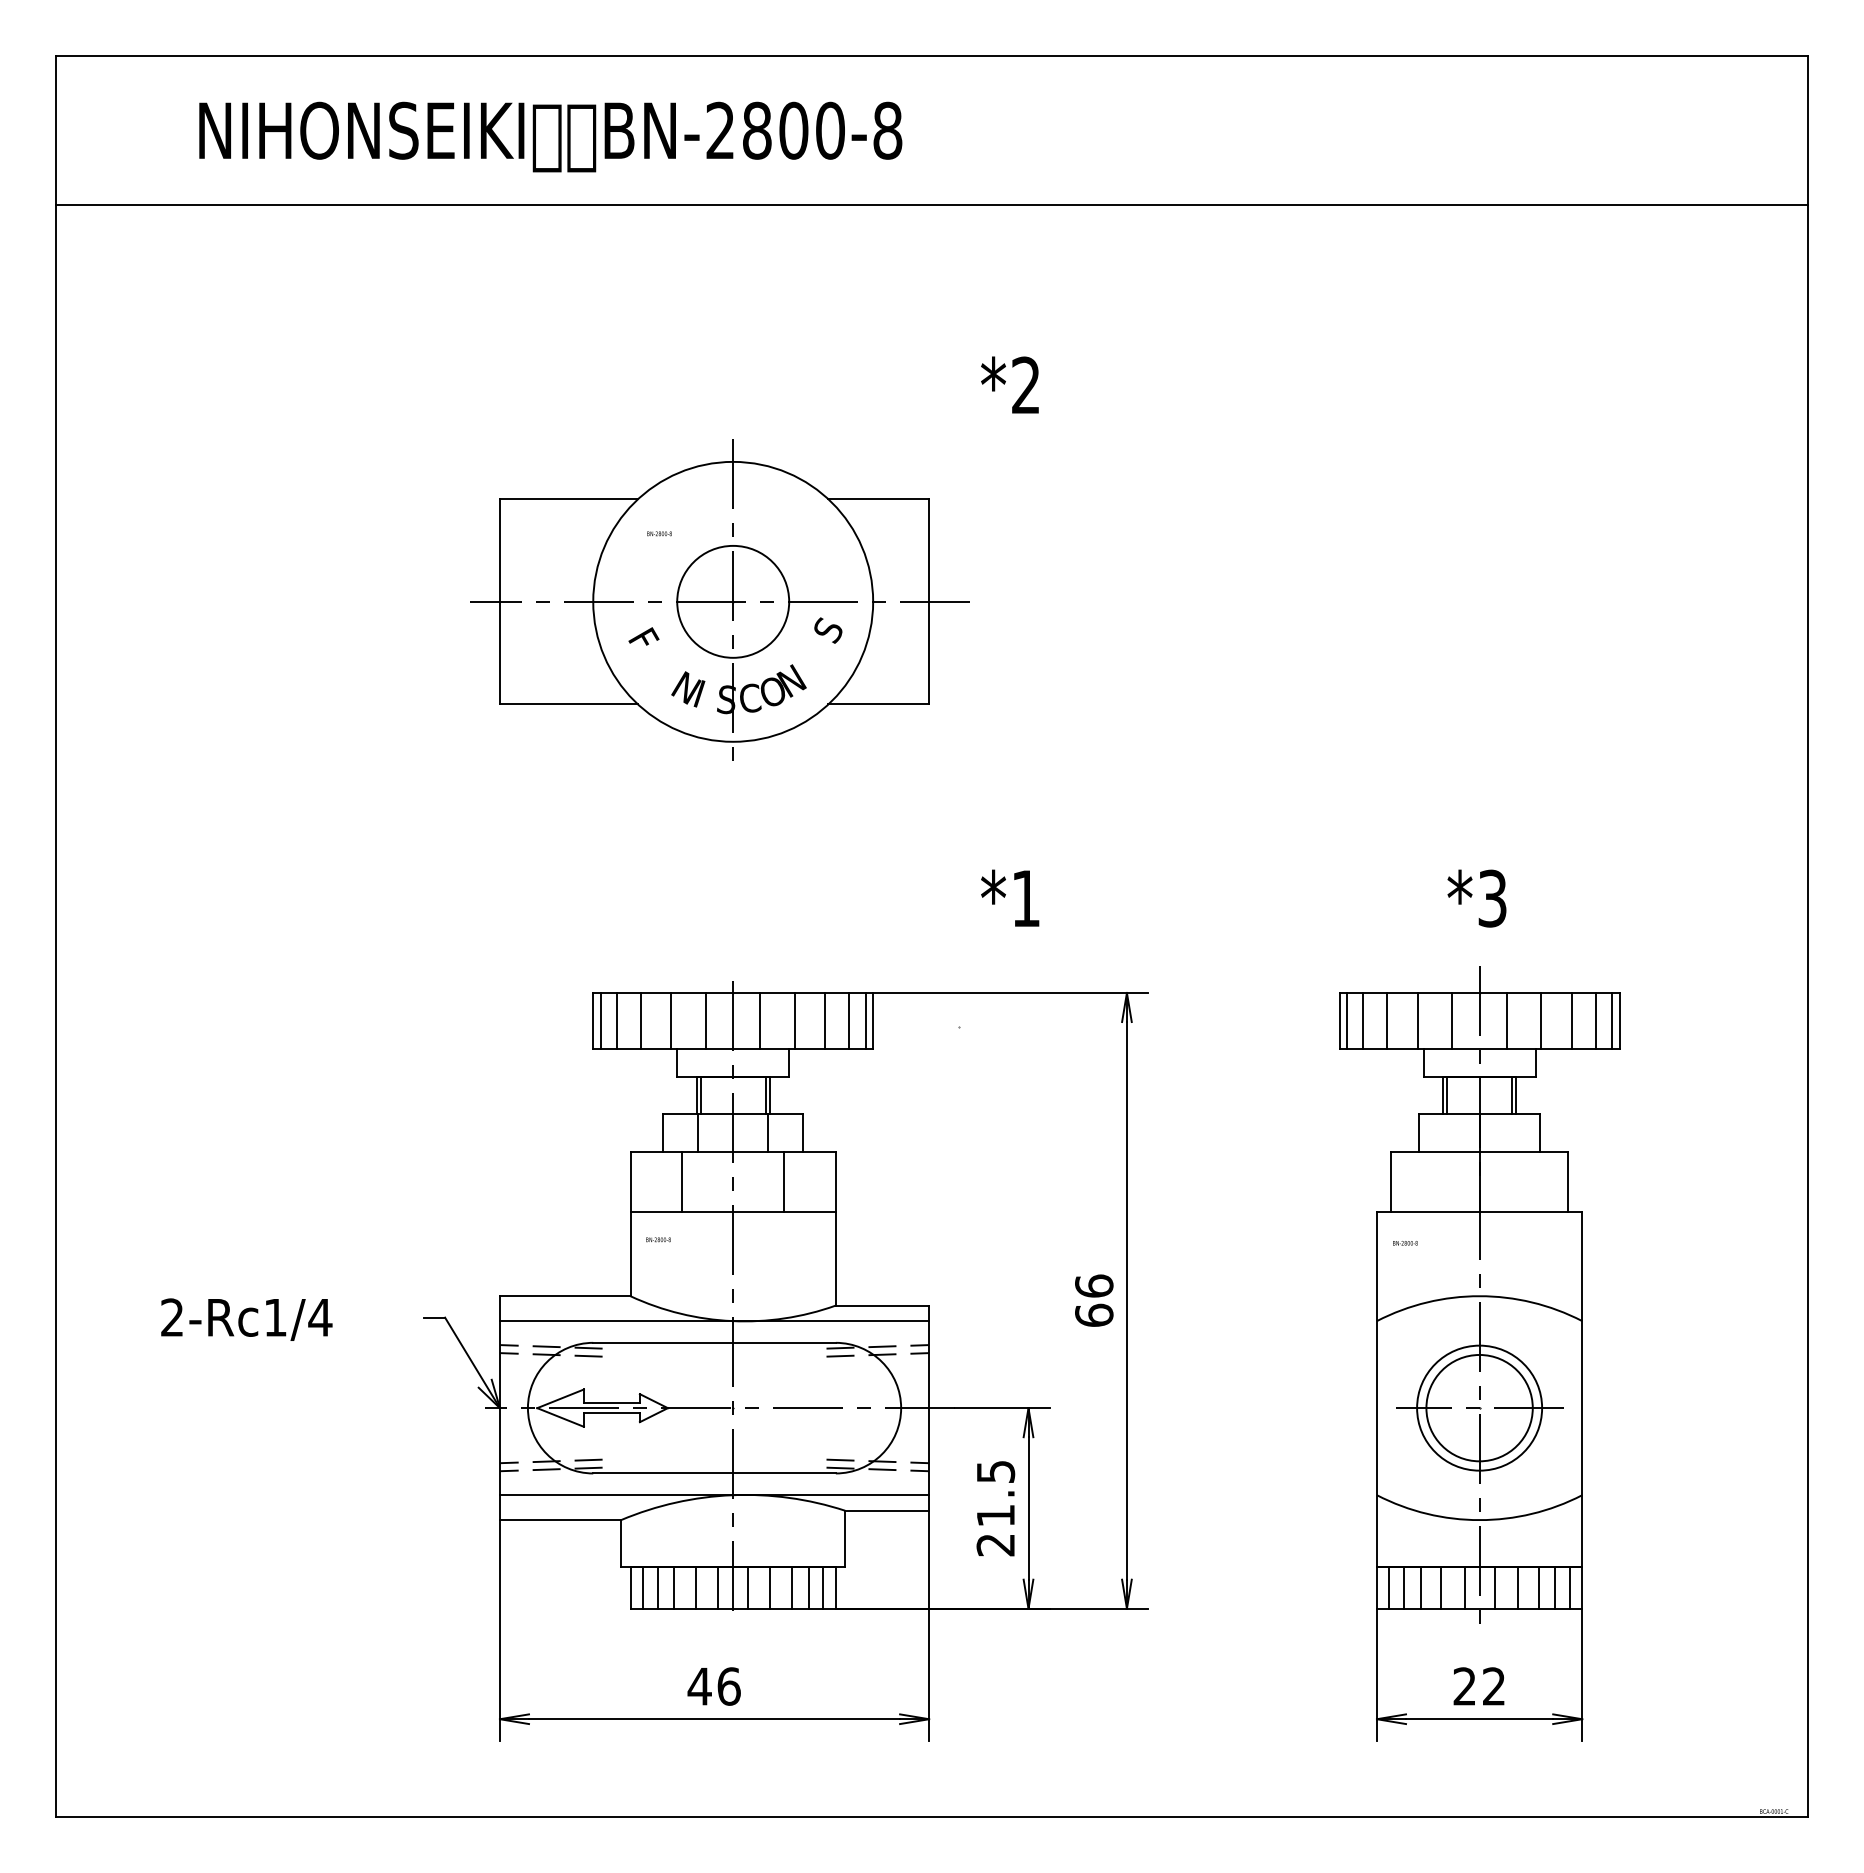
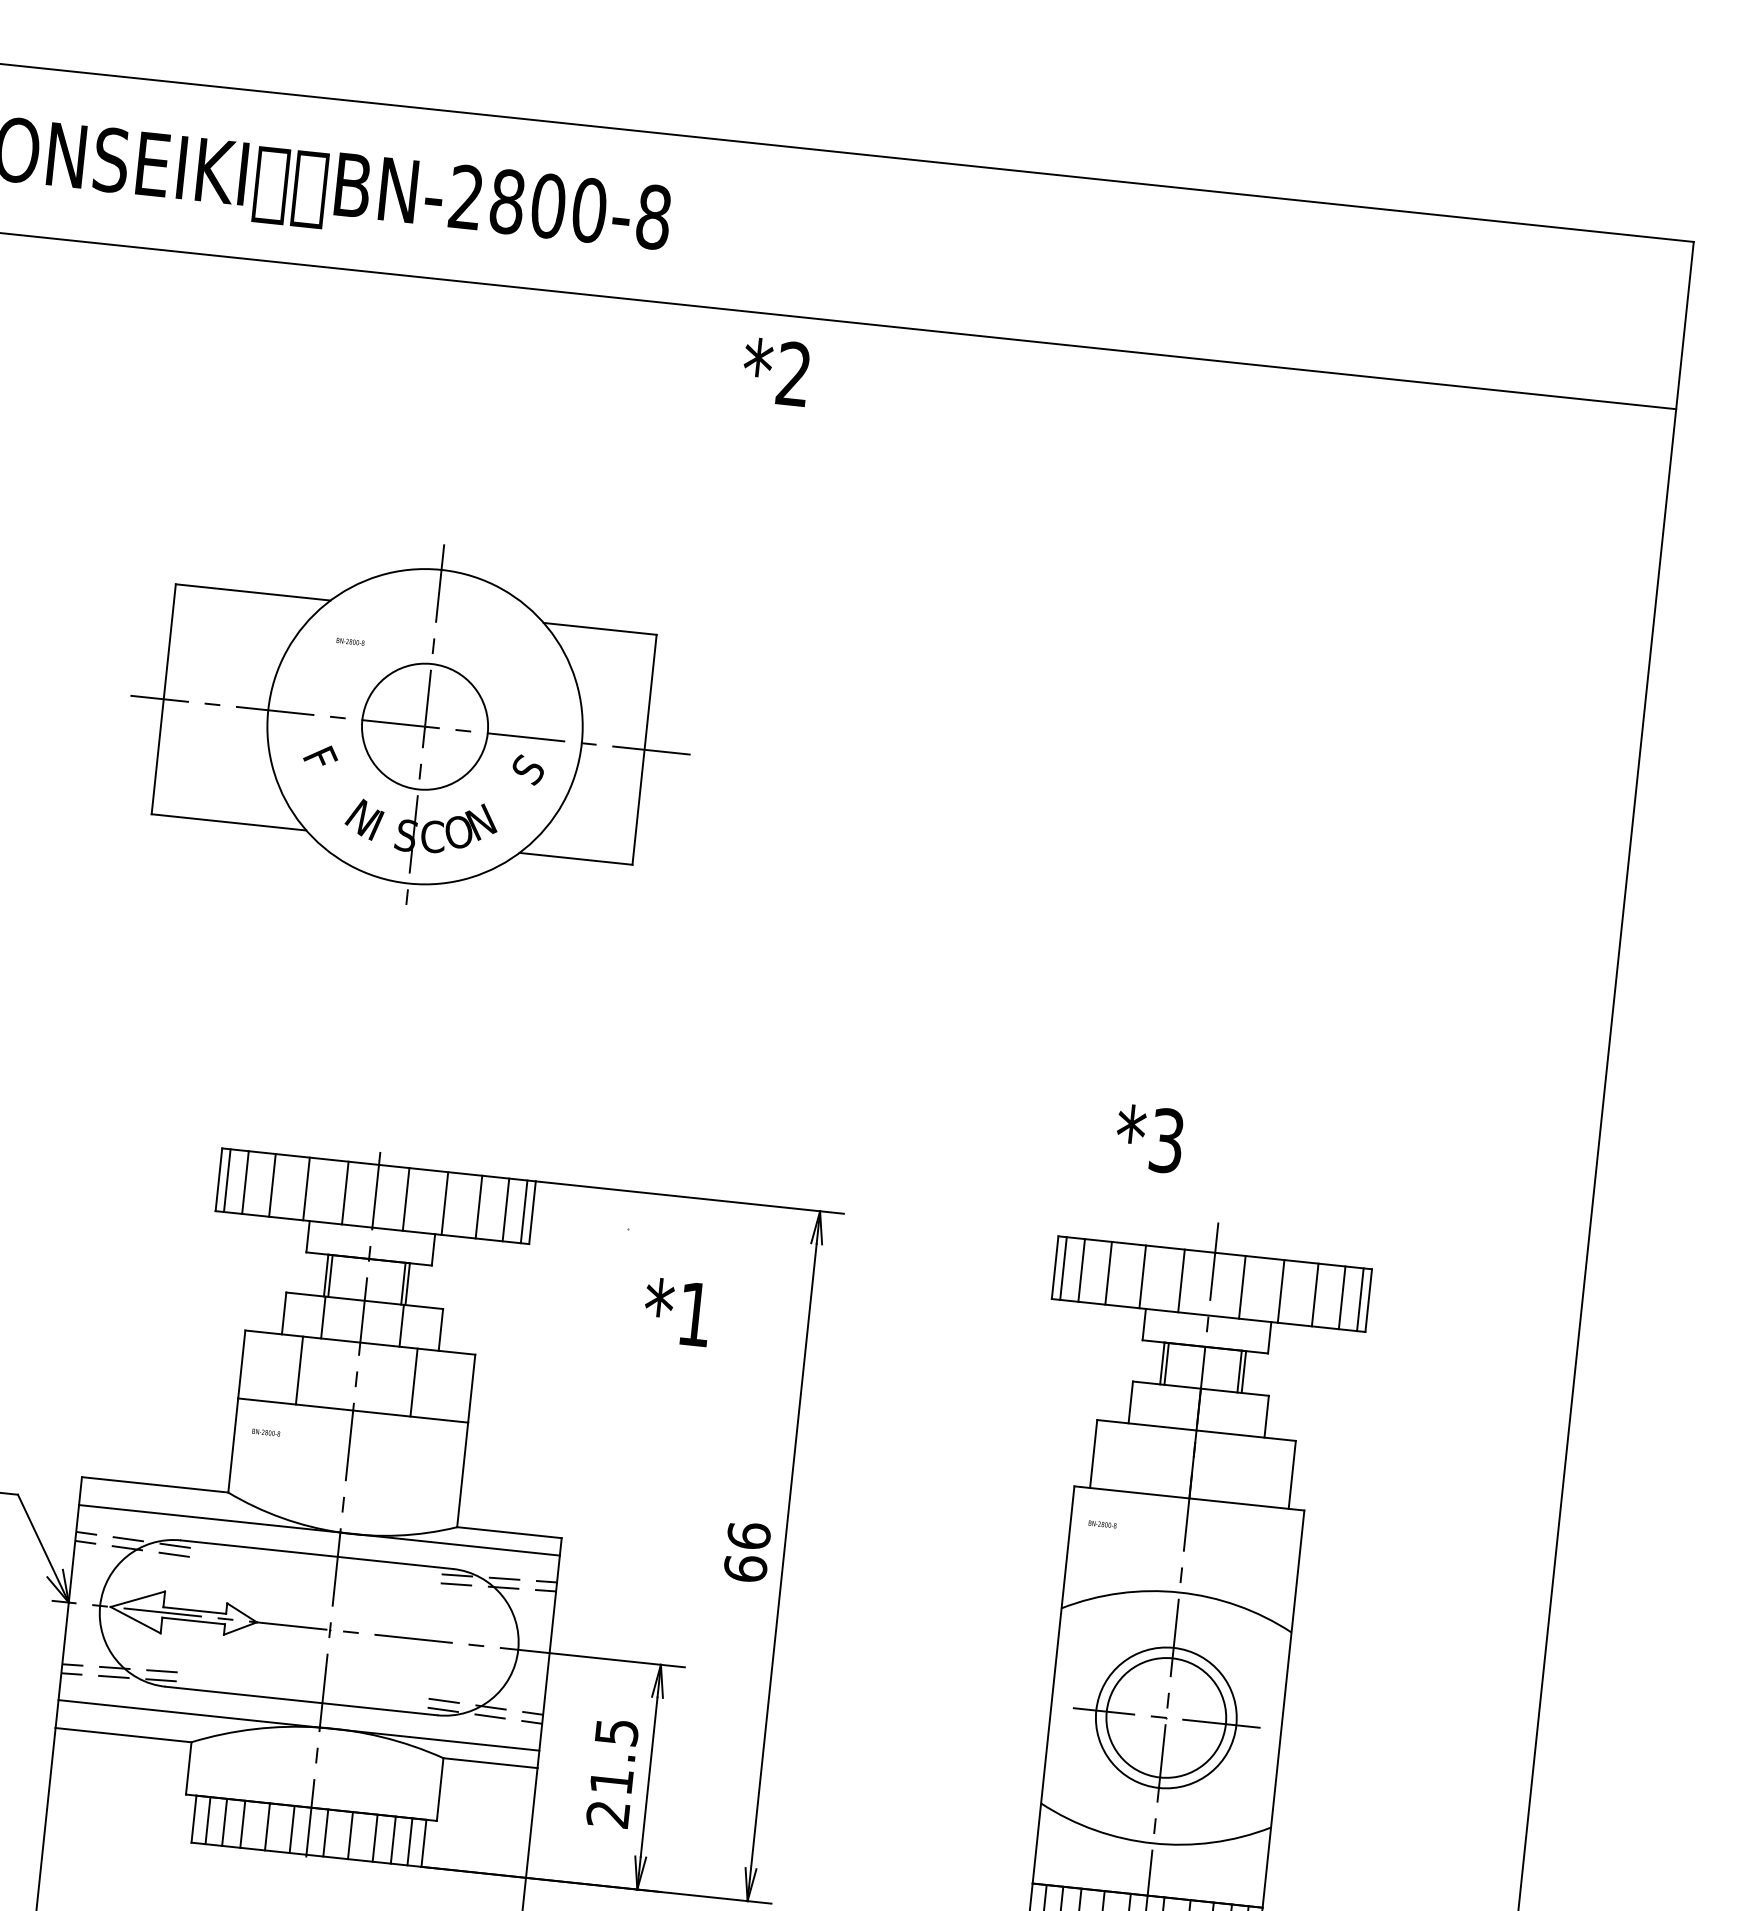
text: (1009, 384) -> (775, 371), moved
text: (1010, 897) -> (677, 1311), moved
text: (1476, 898) -> (1148, 1138), moved

